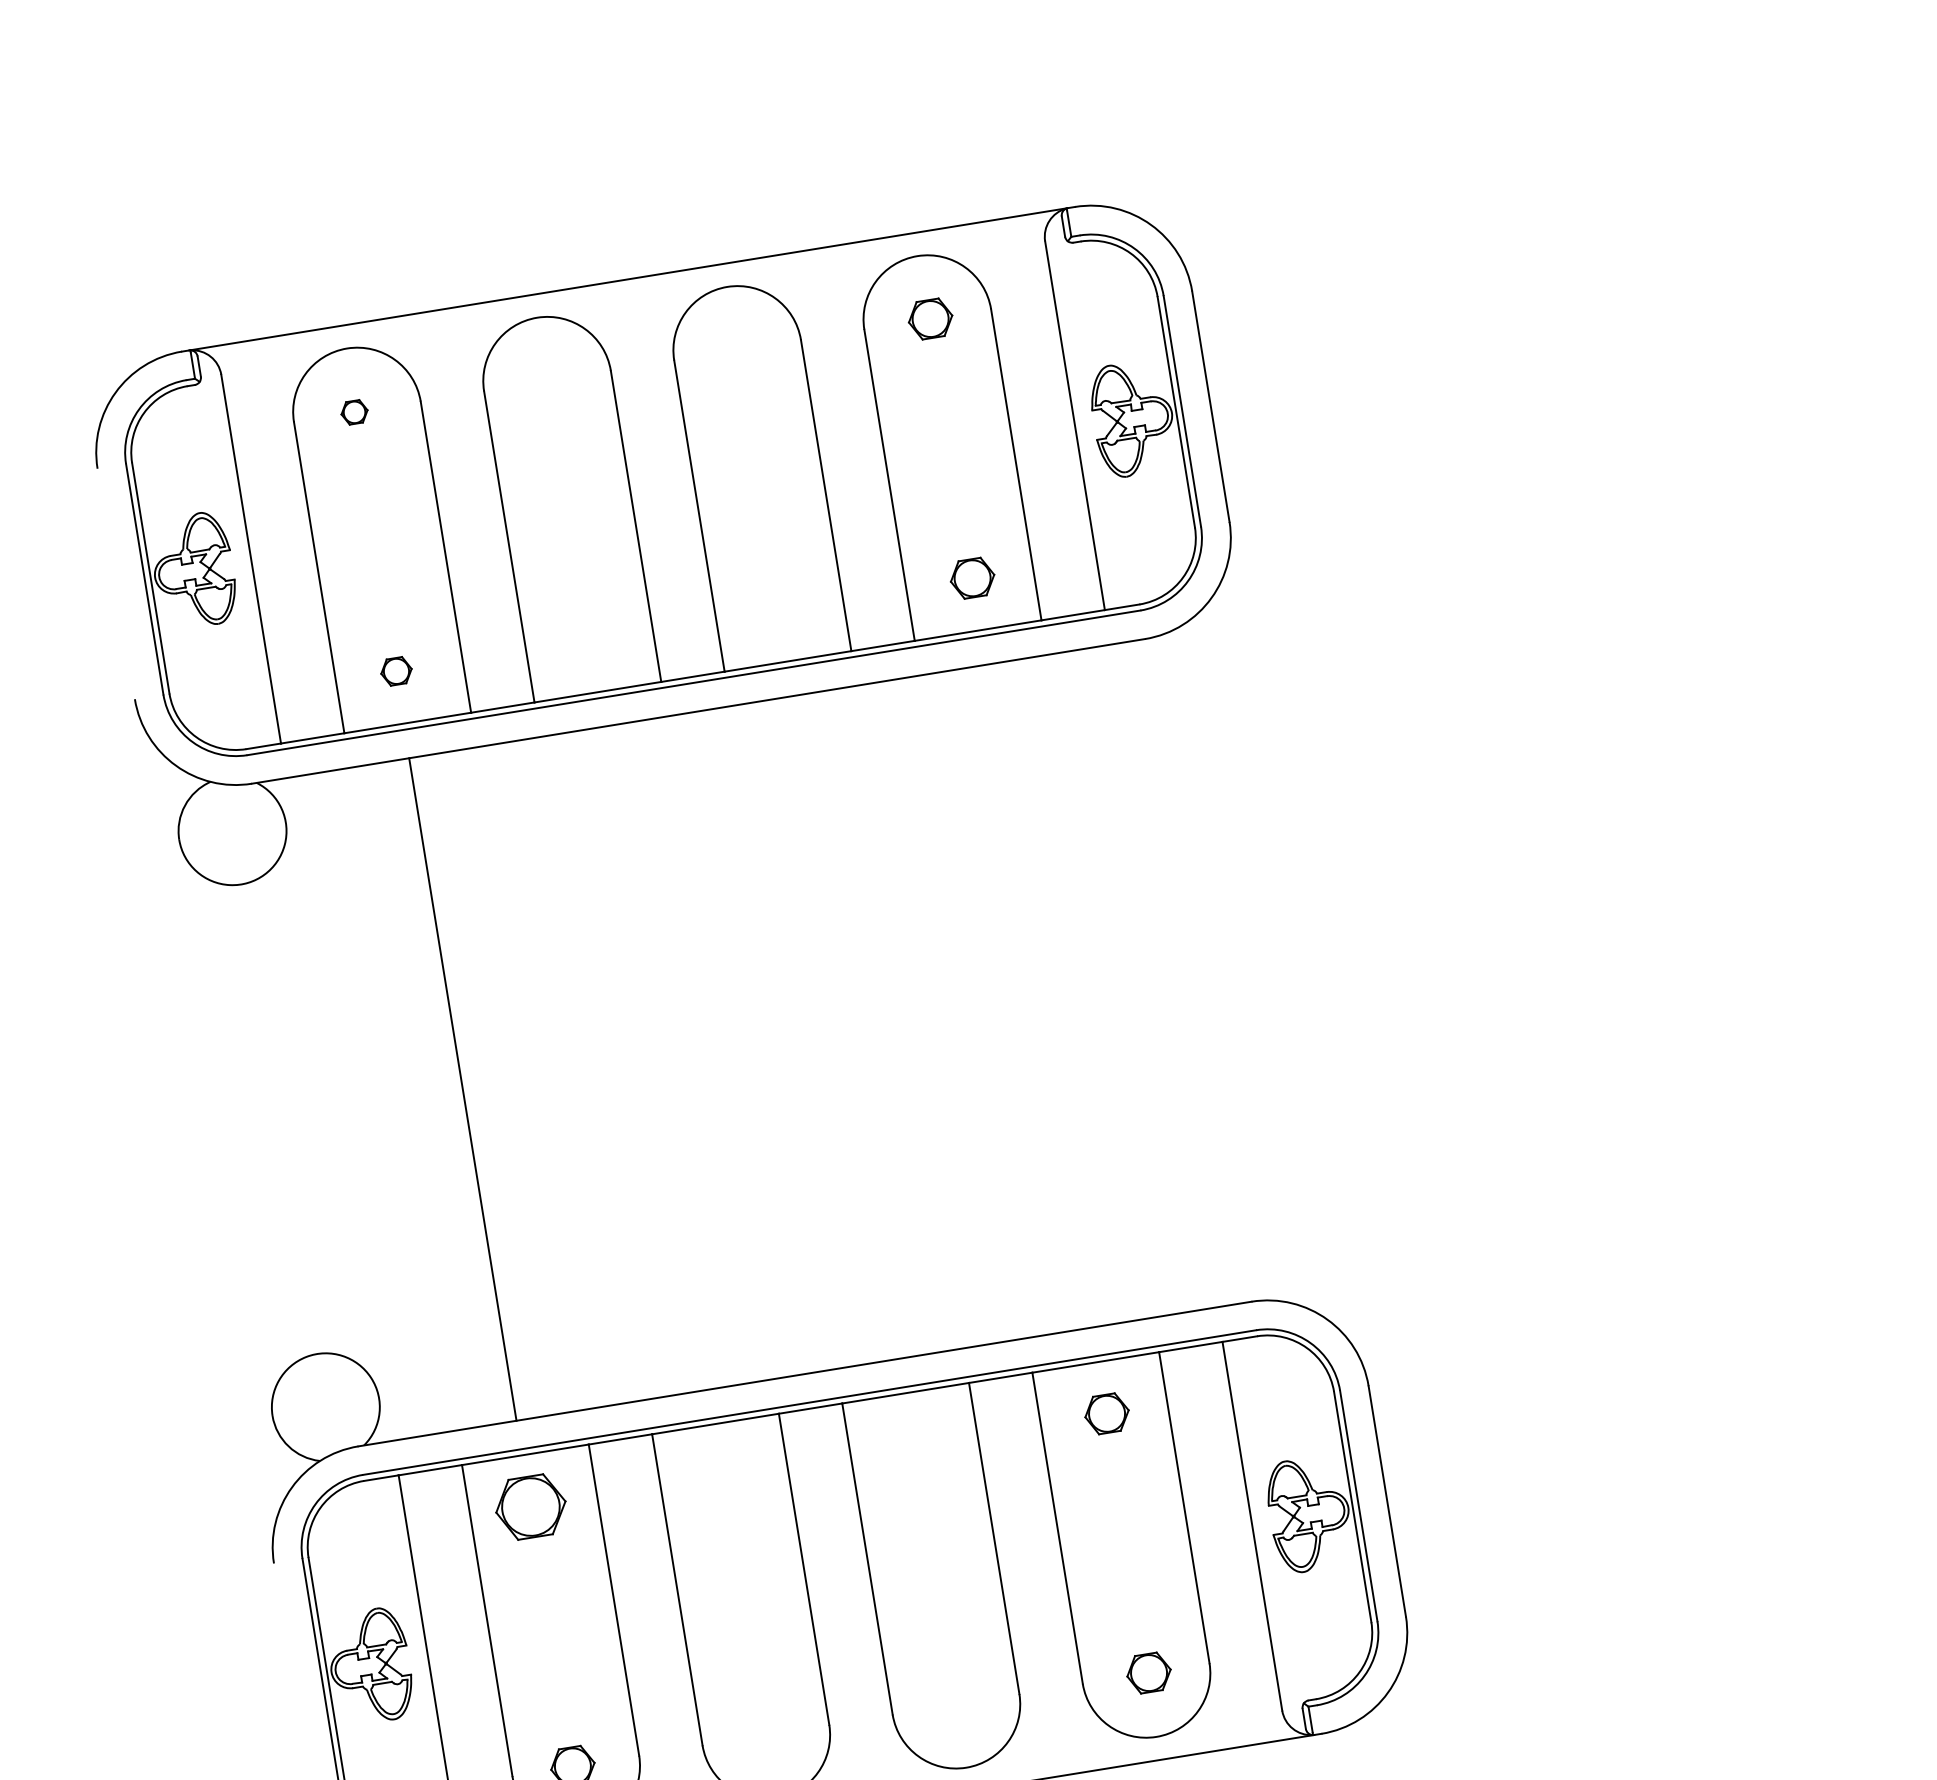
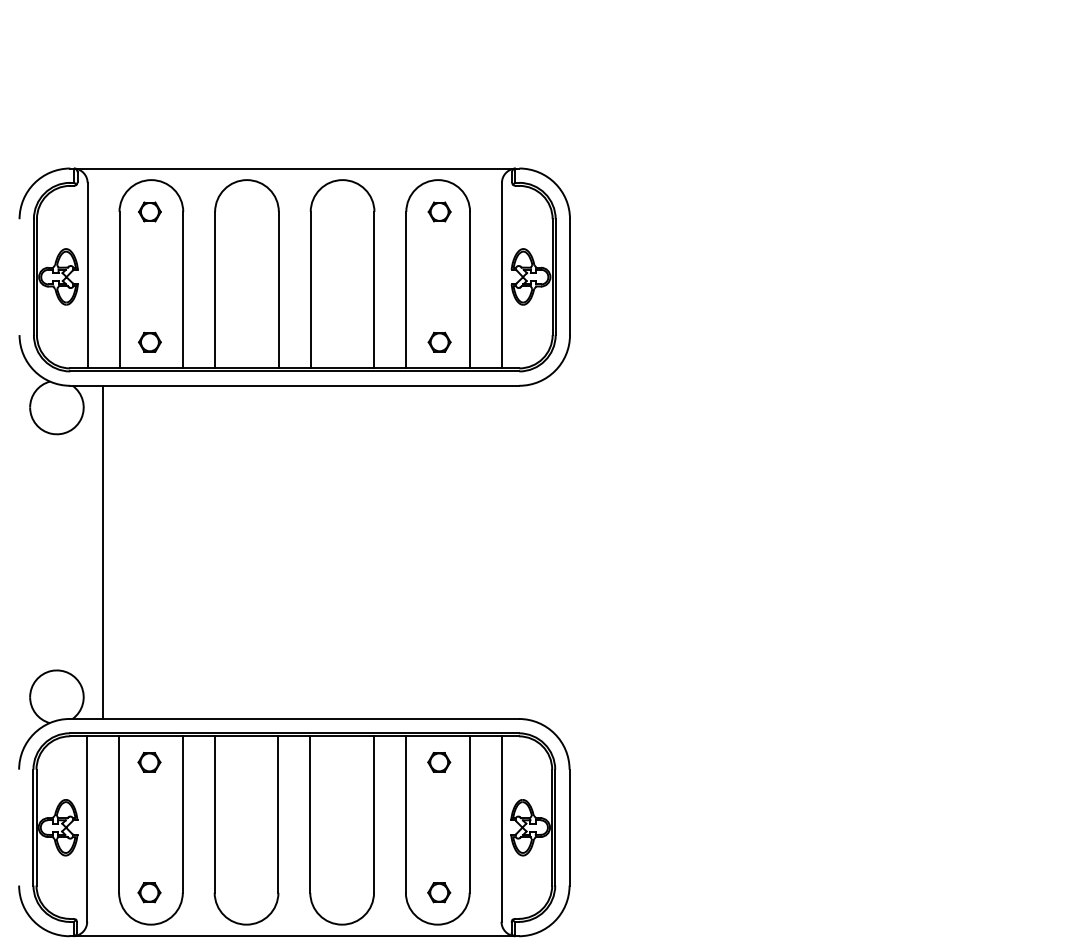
part: (353, 411) -> (149, 211), size x1.67
part: (395, 670) -> (149, 341), size x1.43
line: (462, 1087) -> (103, 551), moved
part: (530, 1507) -> (149, 762), size x0.62

